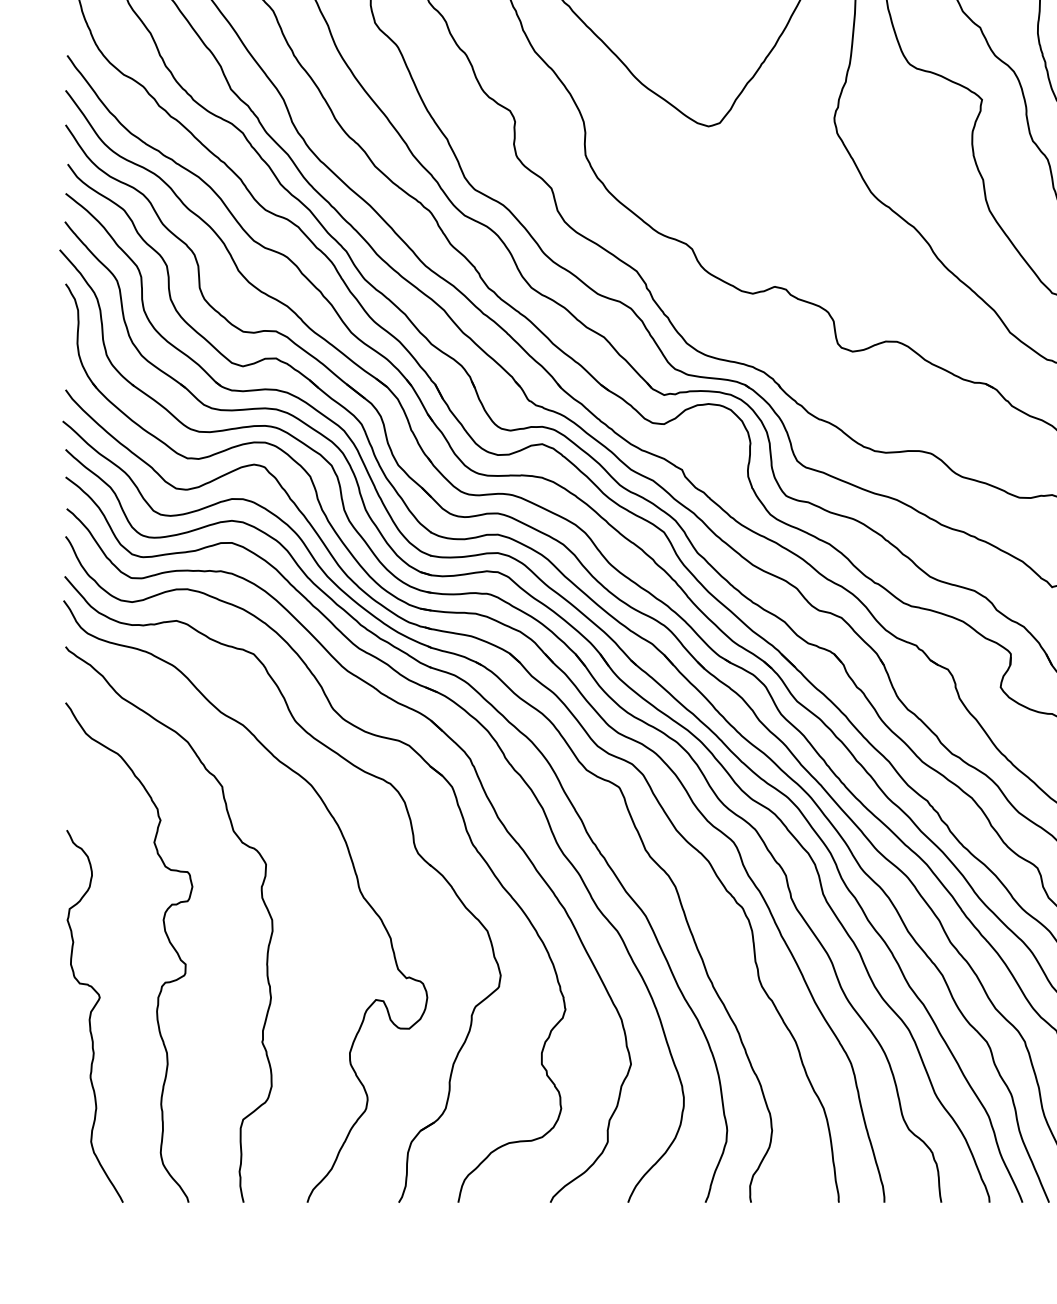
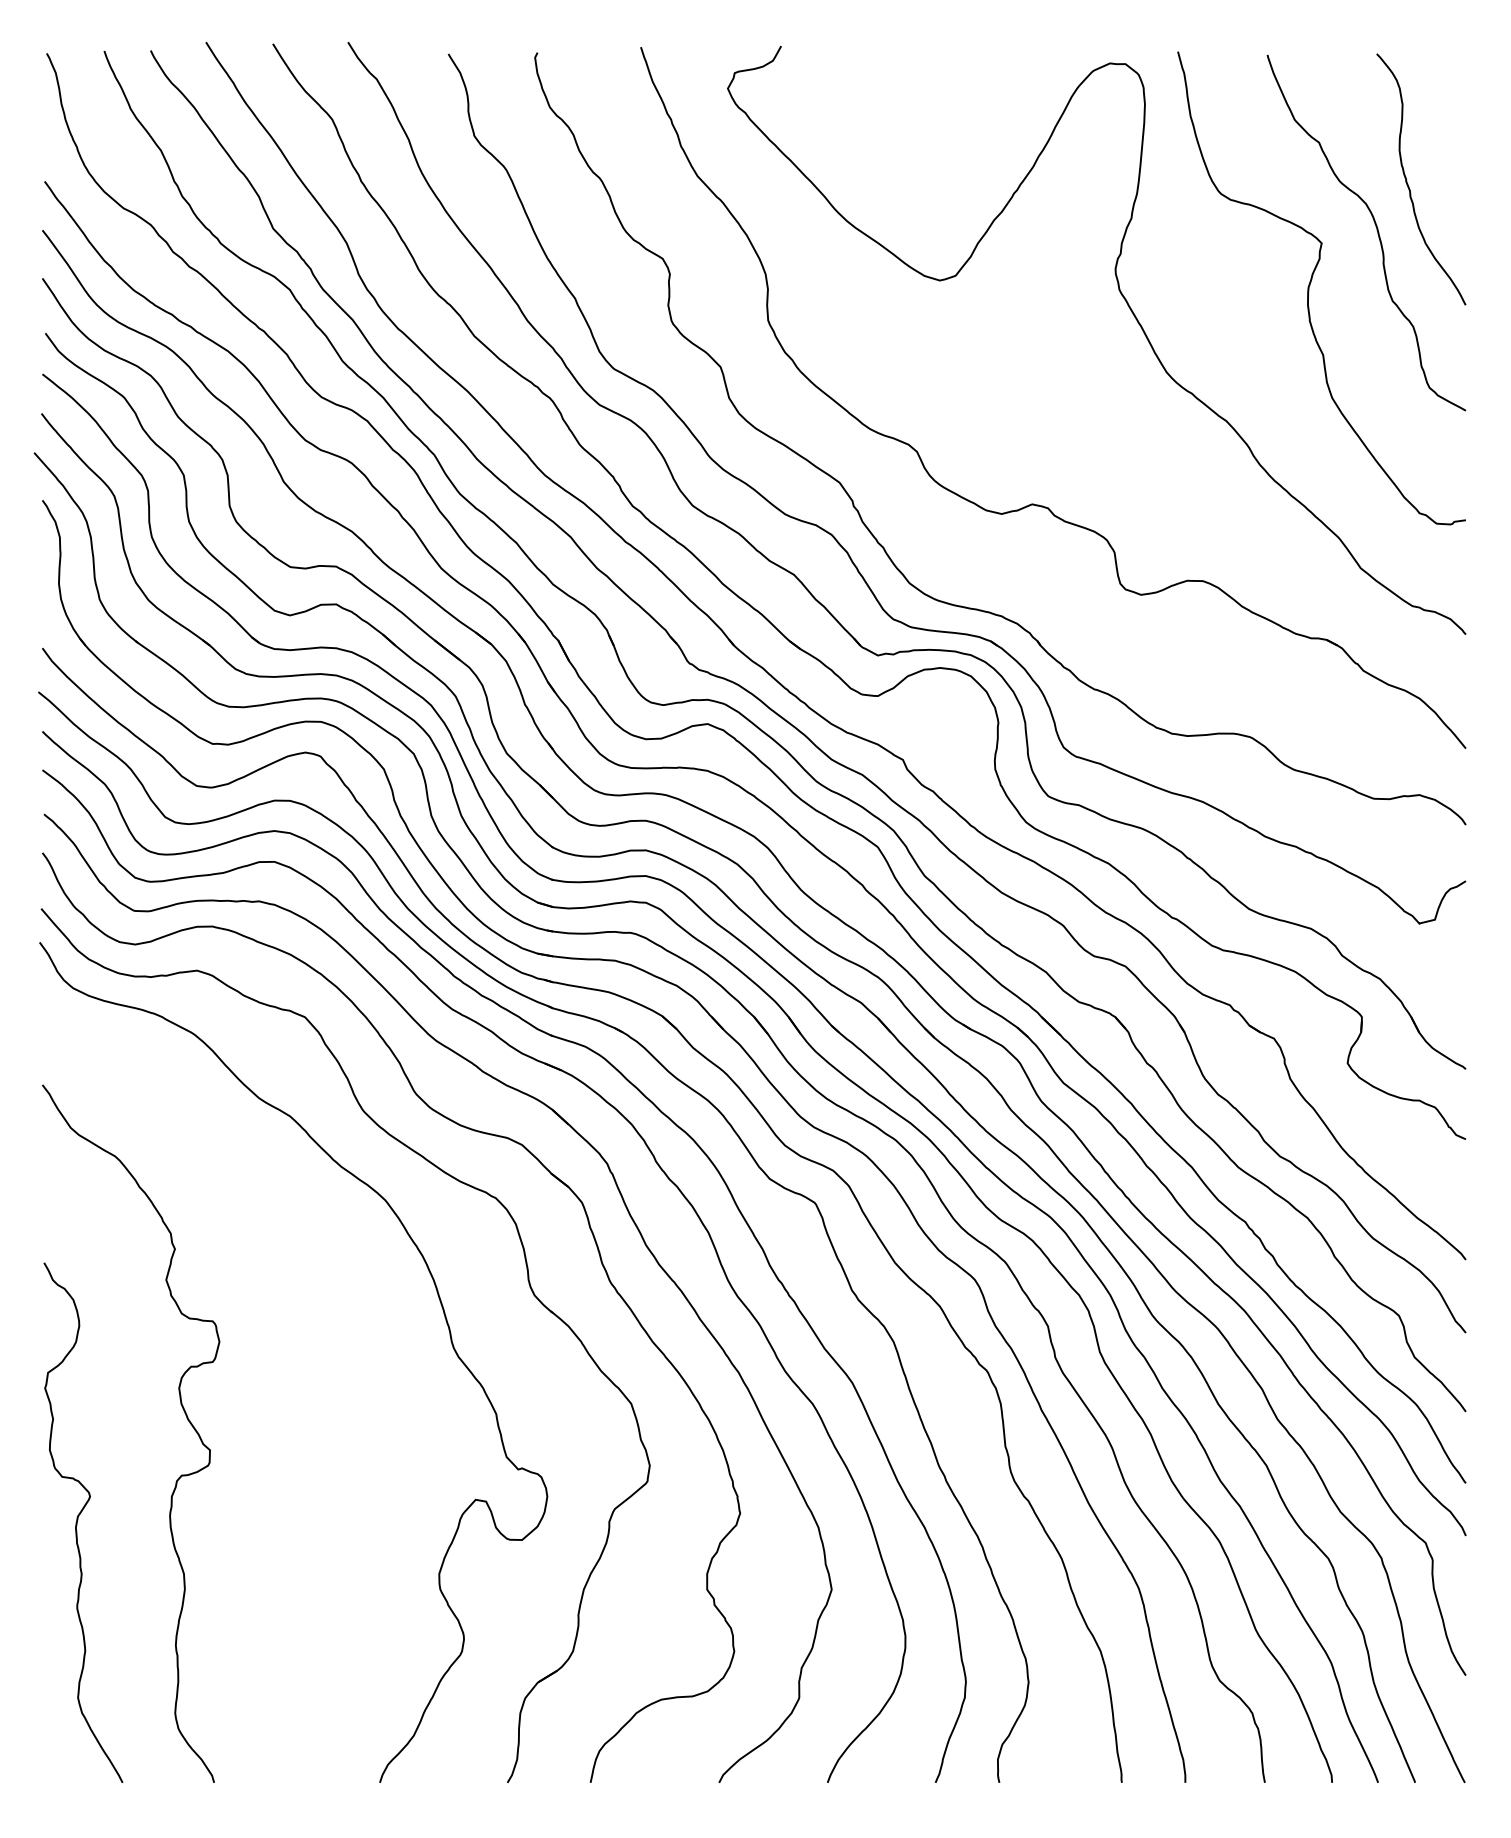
curve: (261, 899) -> (316, 1359), removed

